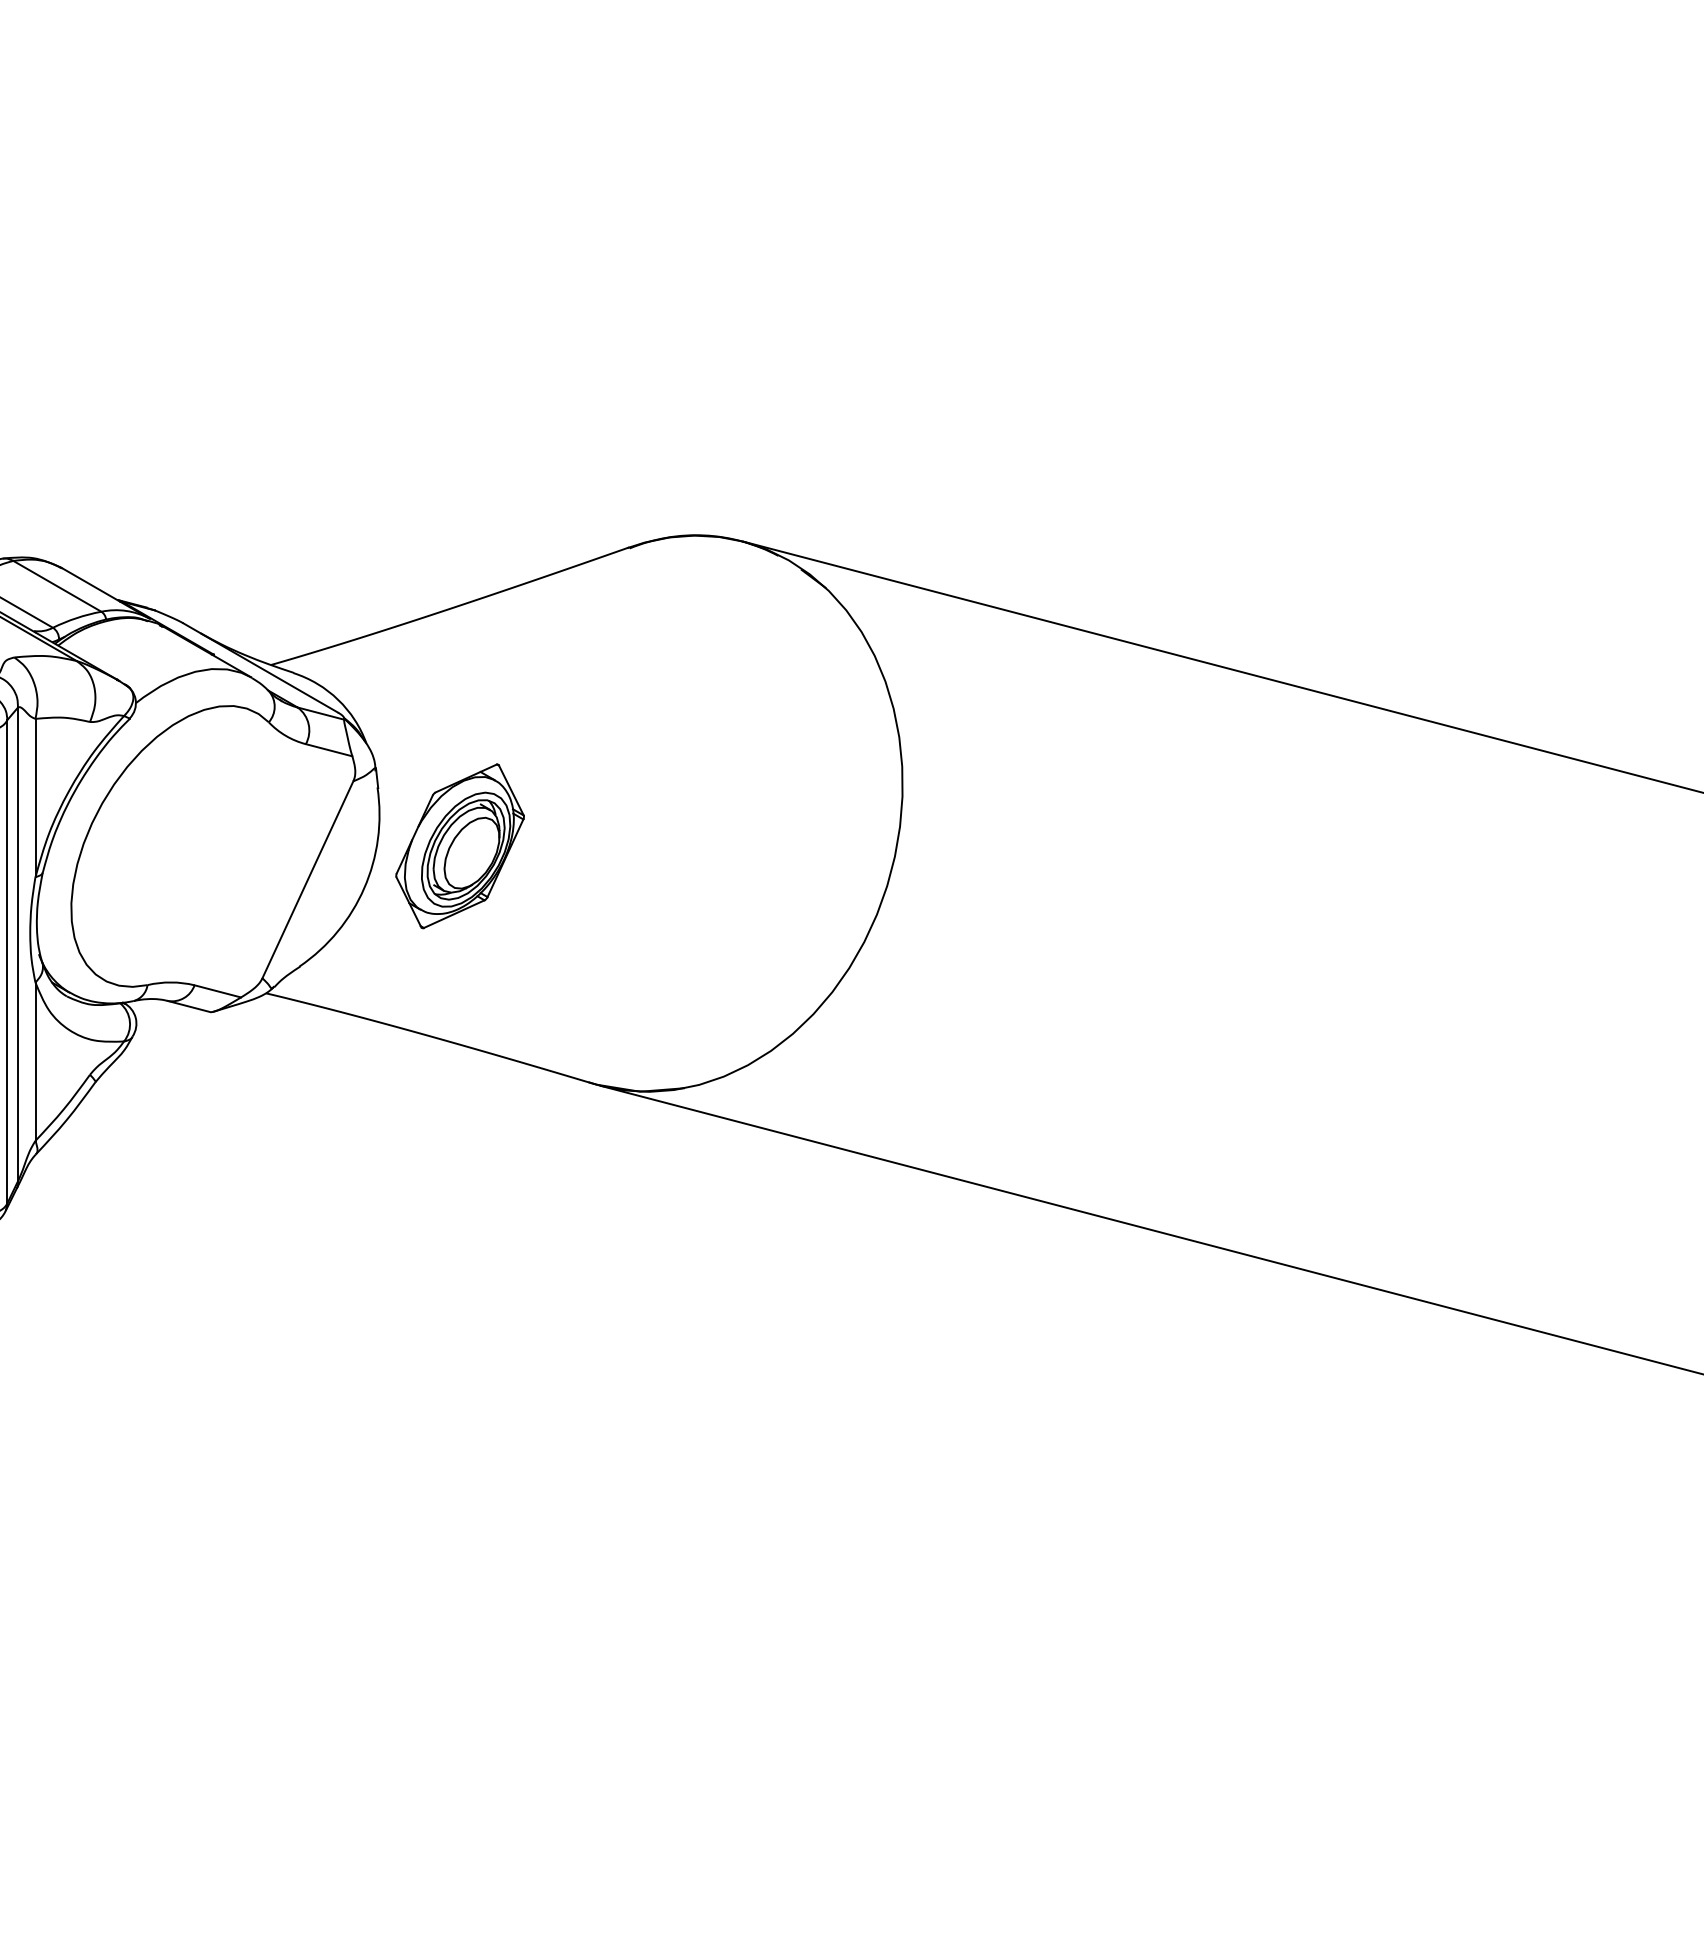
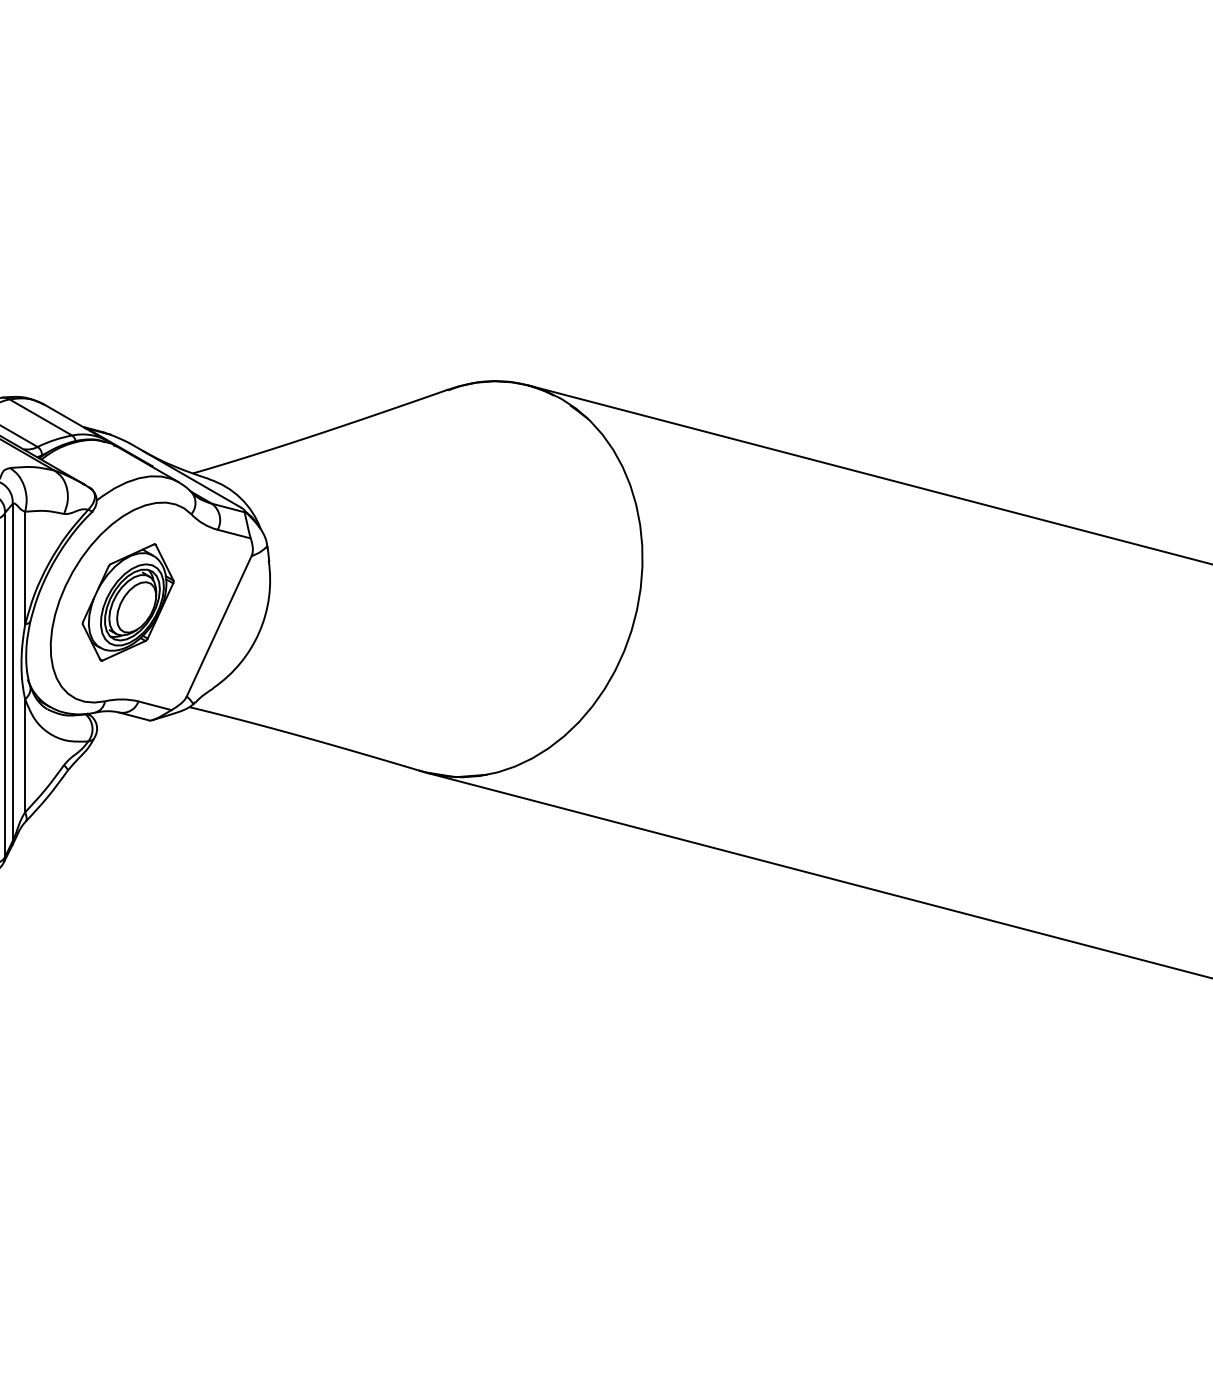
part: (459, 846) -> (127, 602), moved

